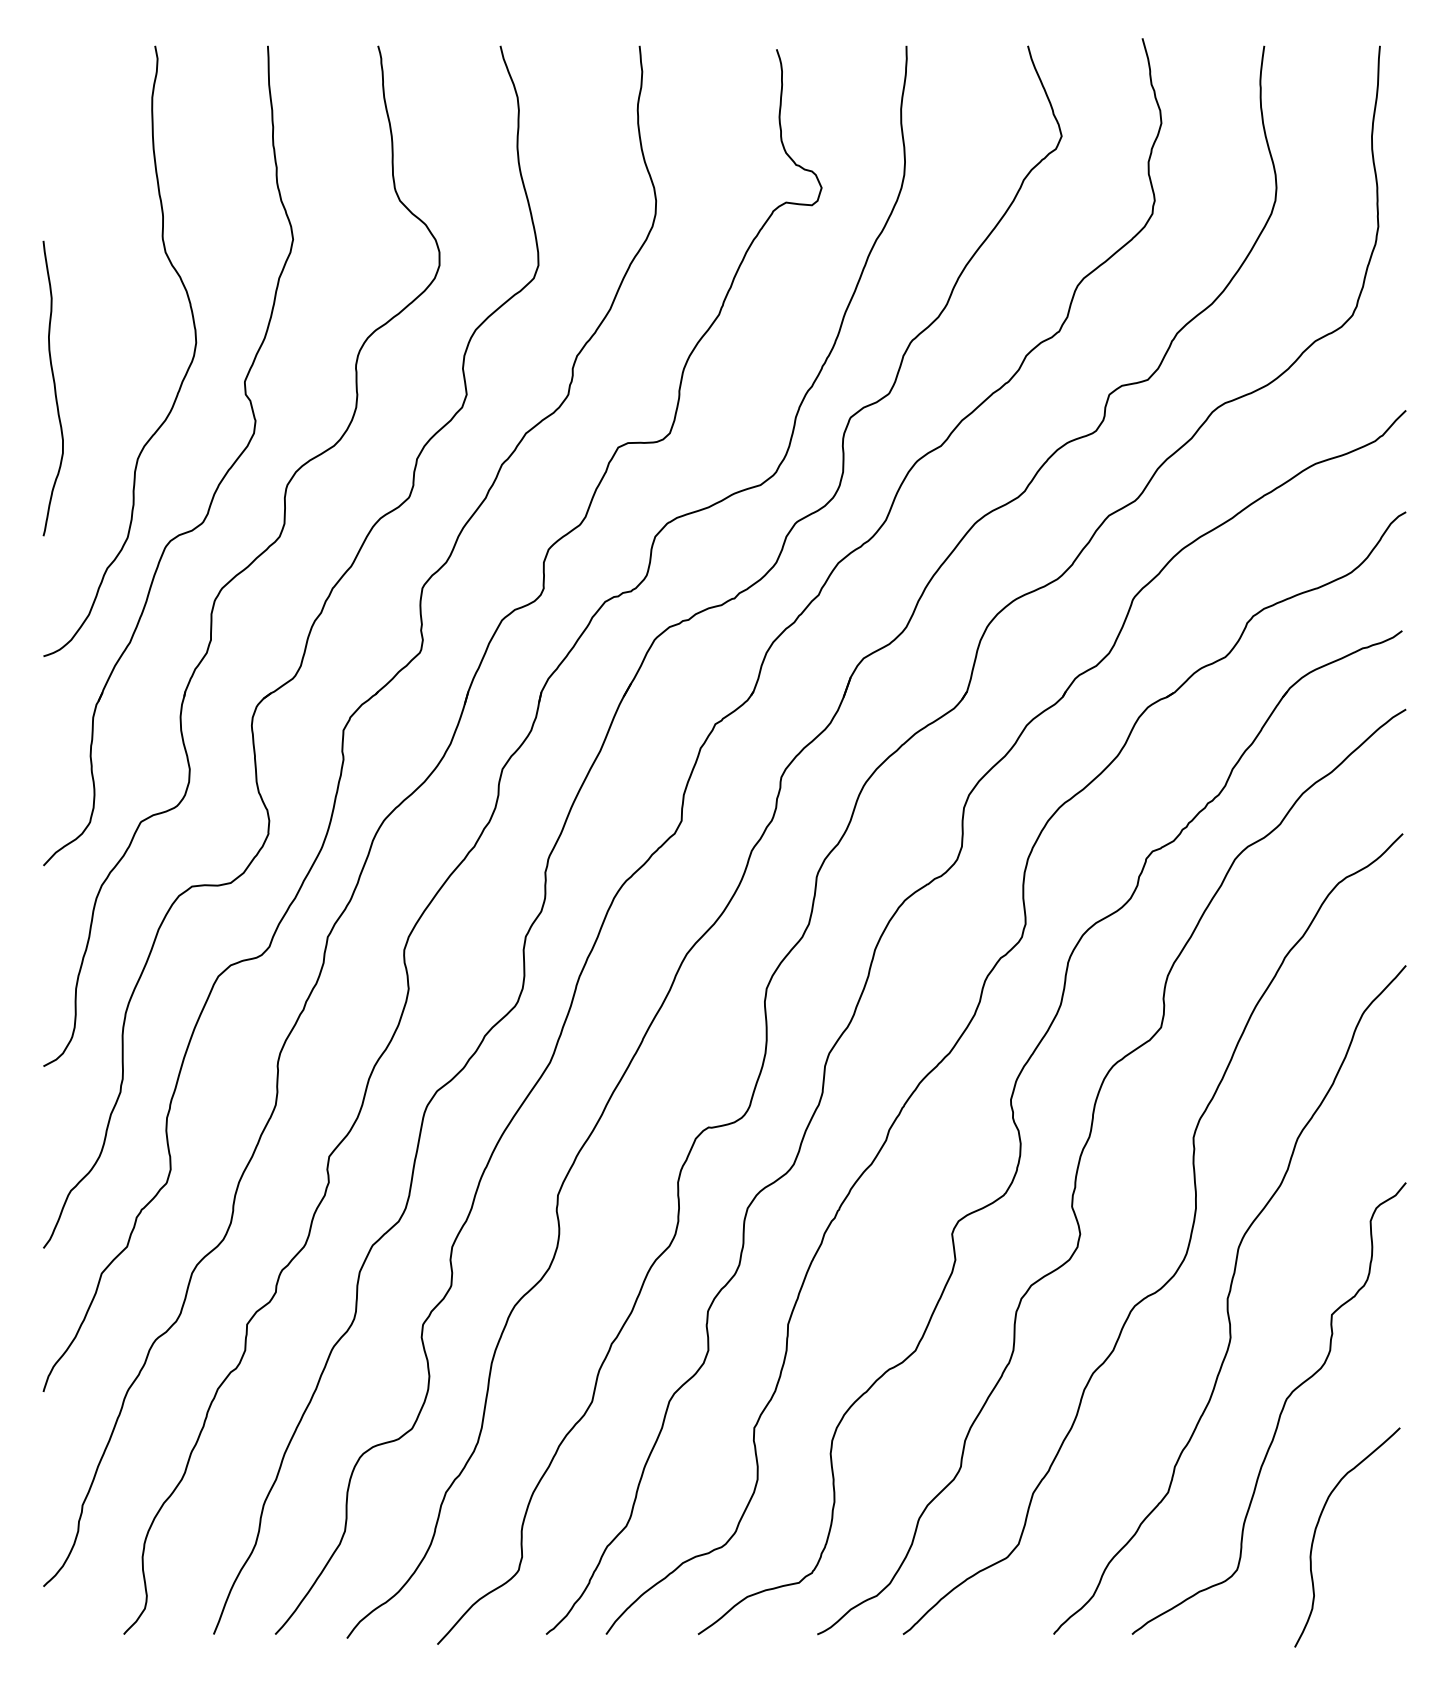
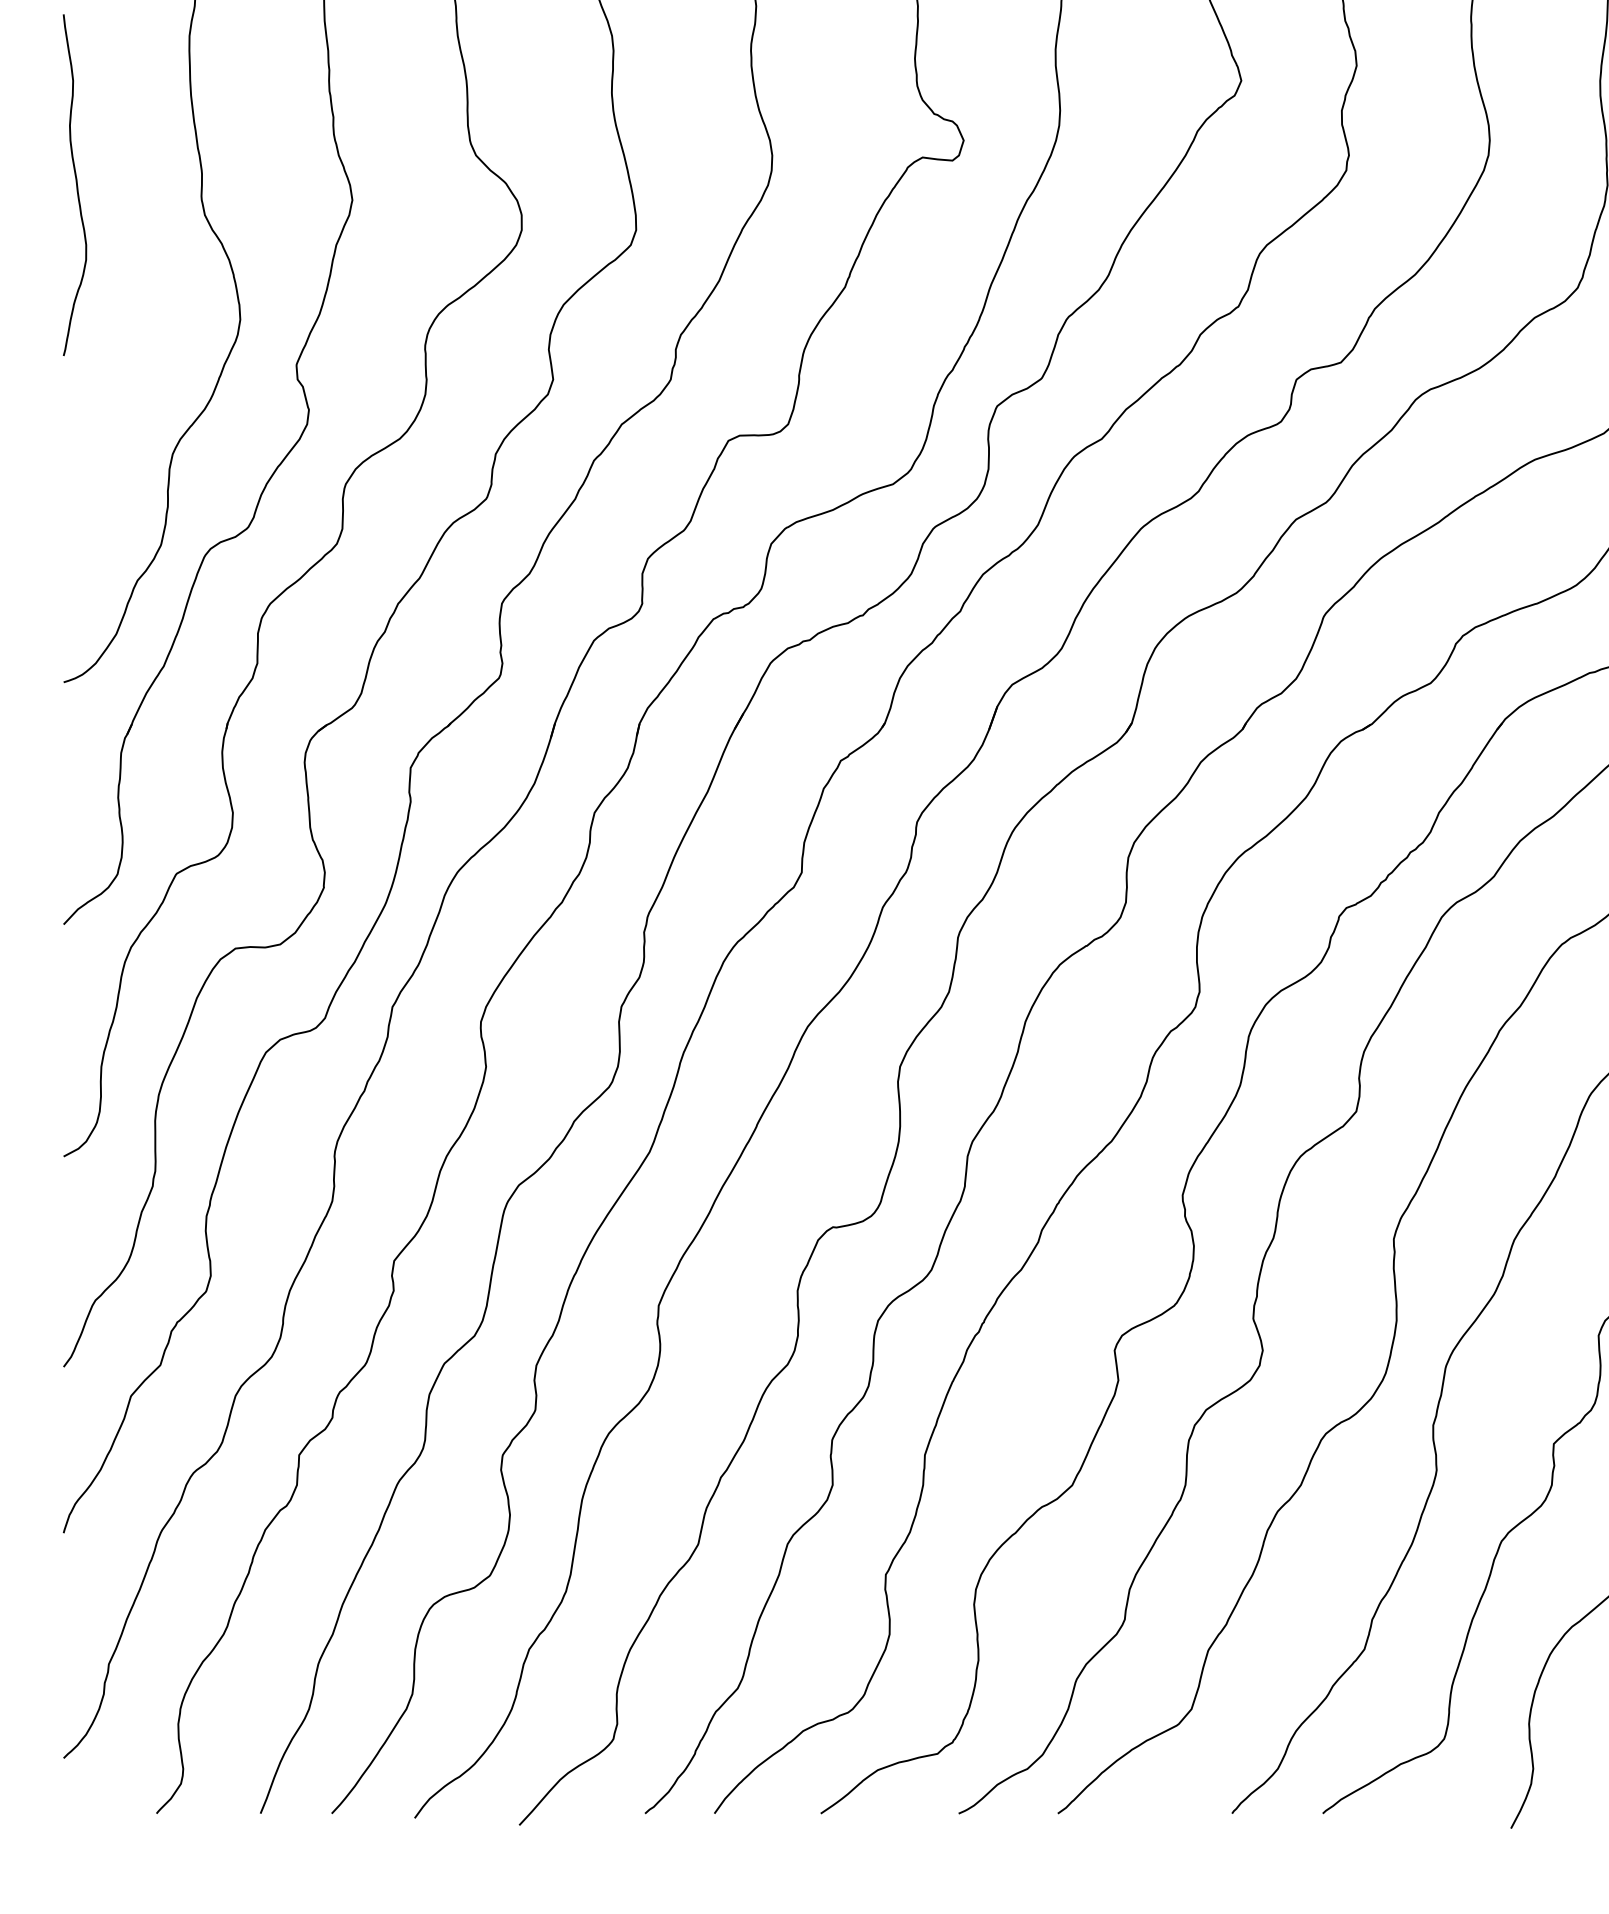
curve: (54, 388) -> (76, 185), moved

